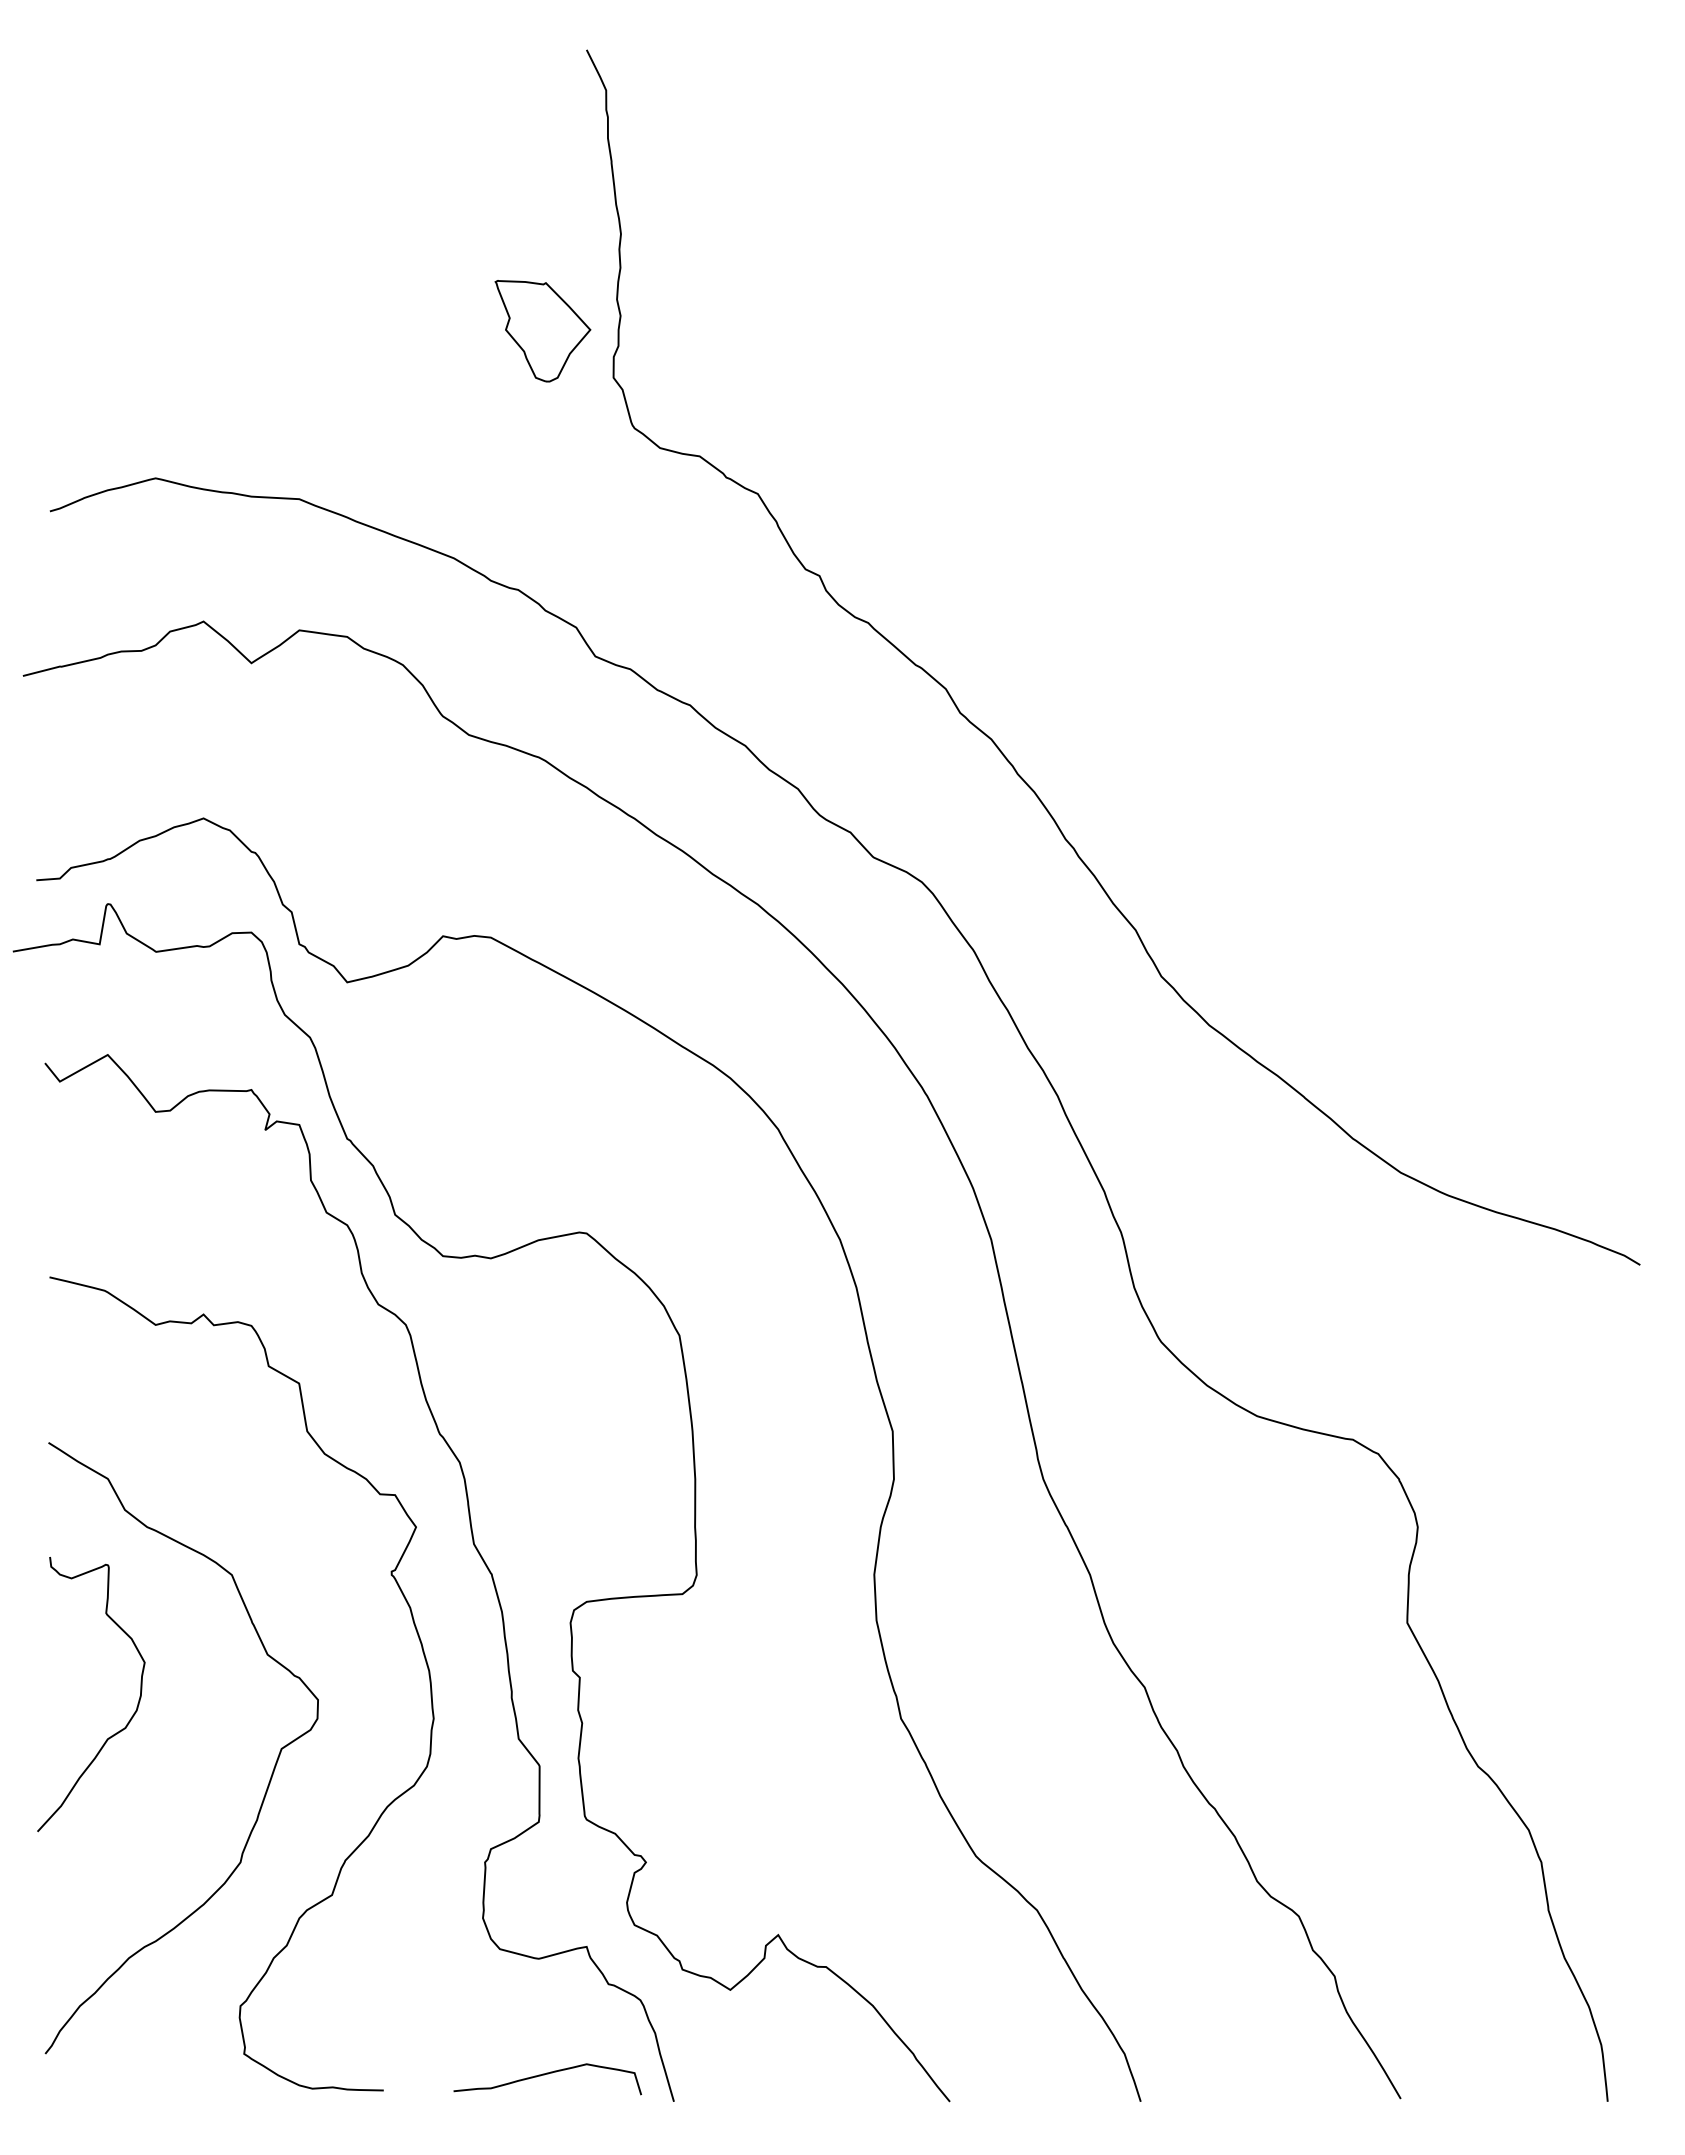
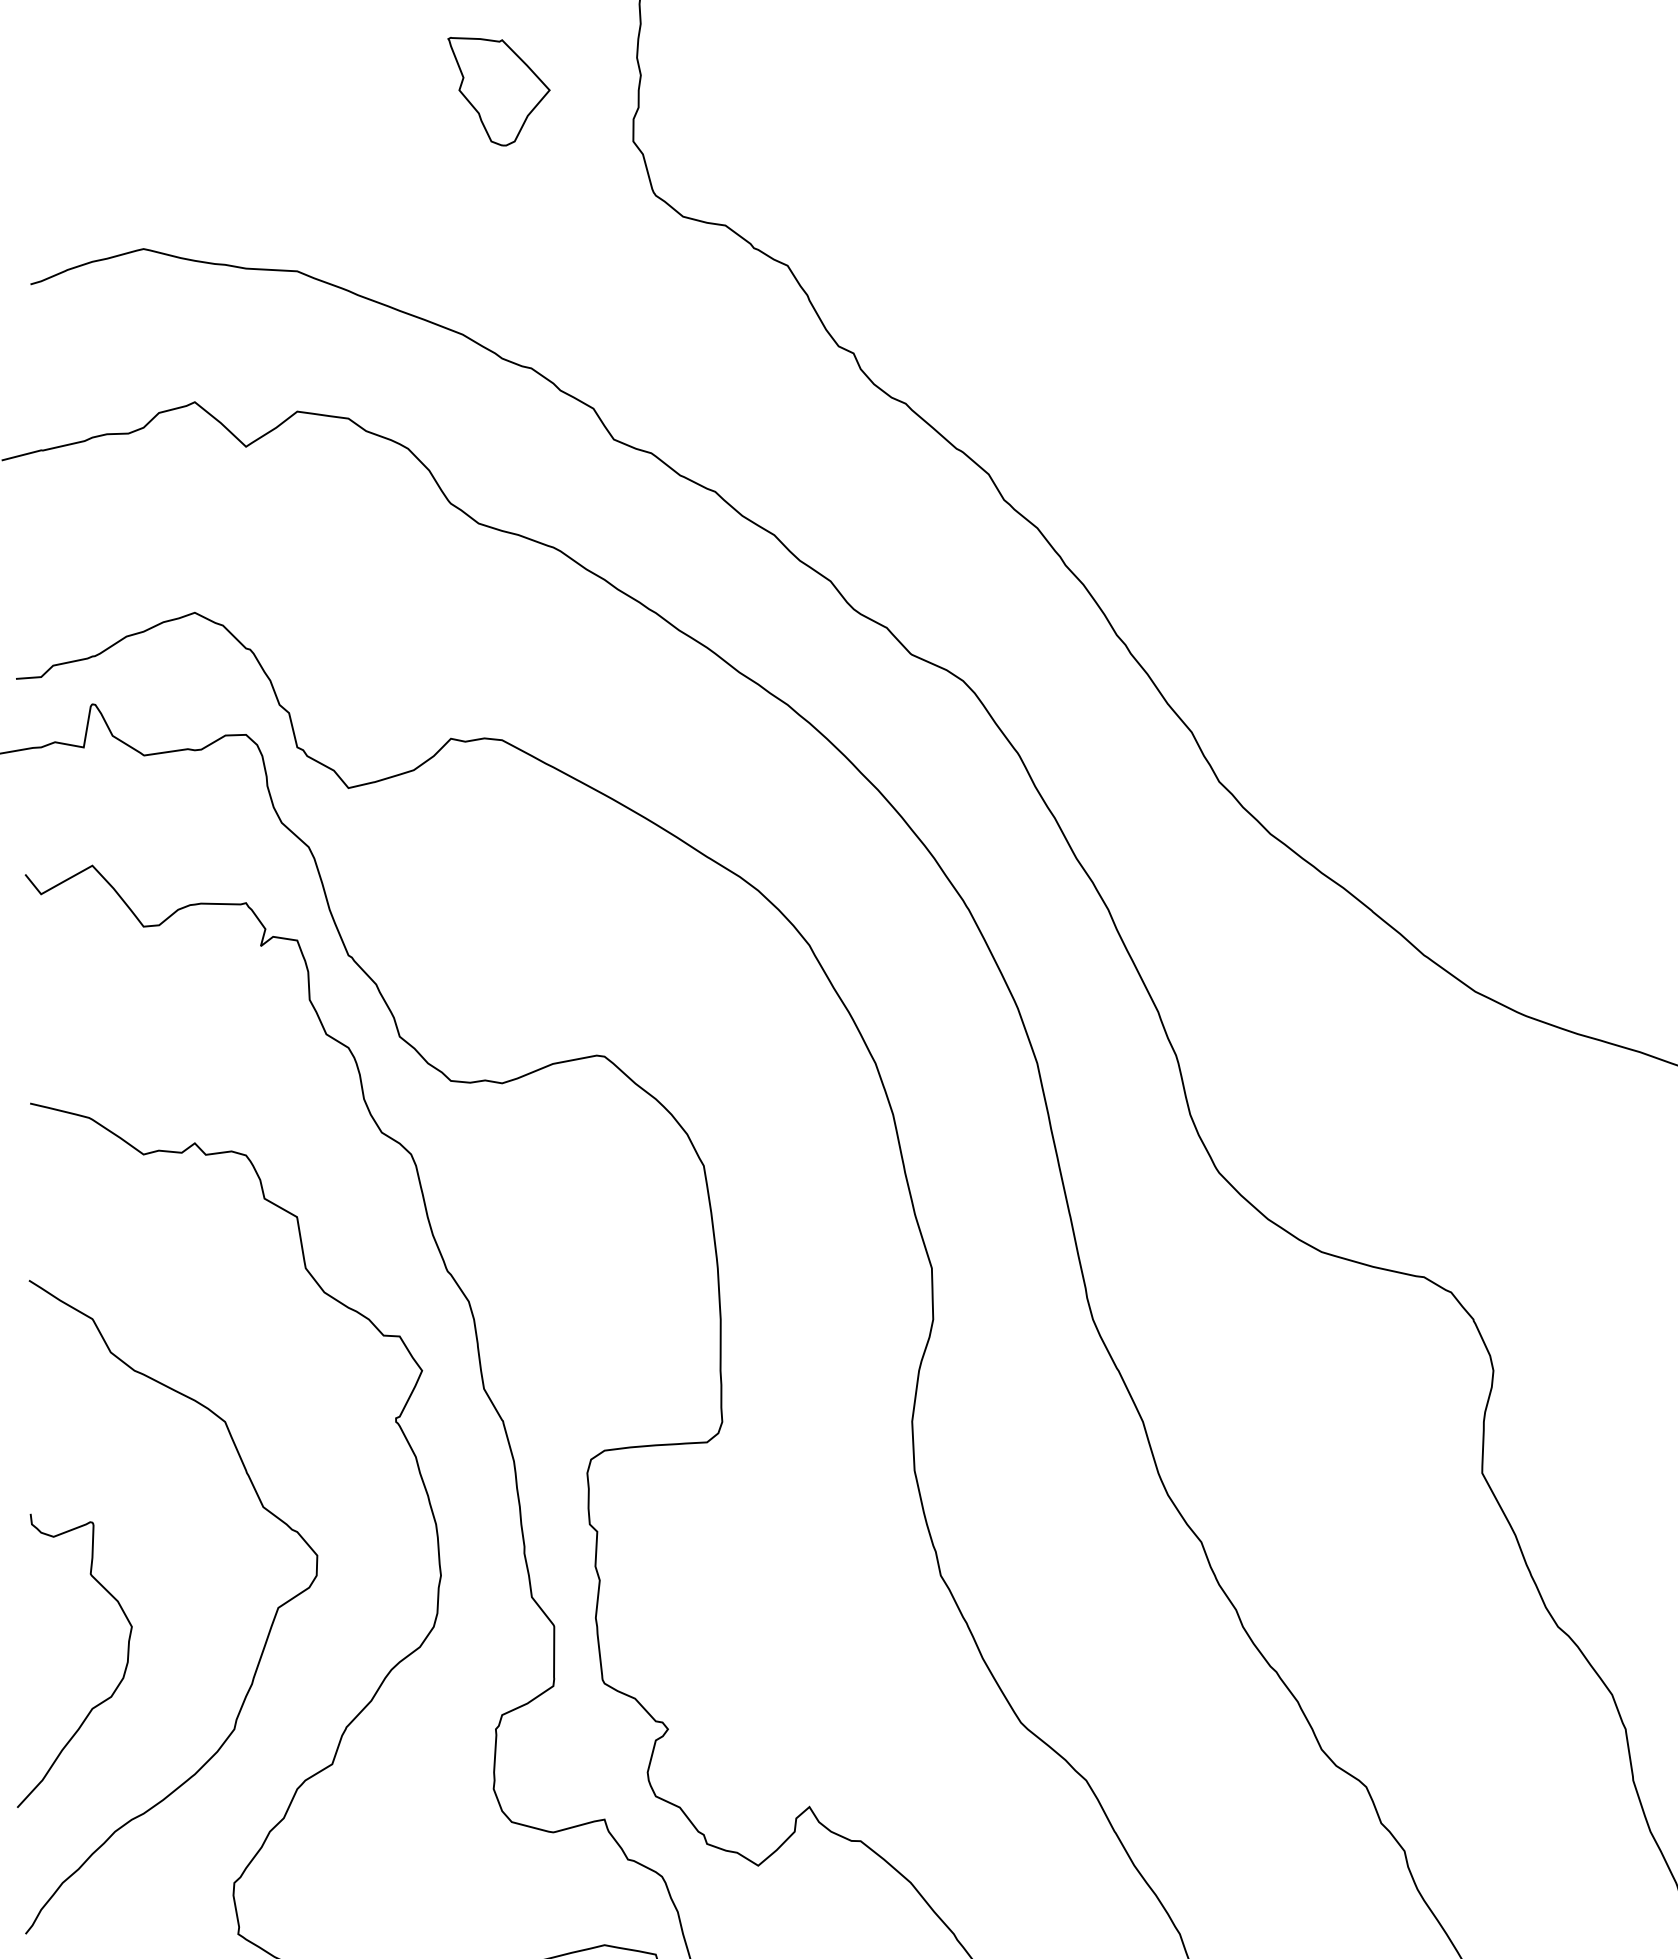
part: (542, 331) -> (498, 91), moved
curve: (114, 1733) -> (99, 1702), moved

